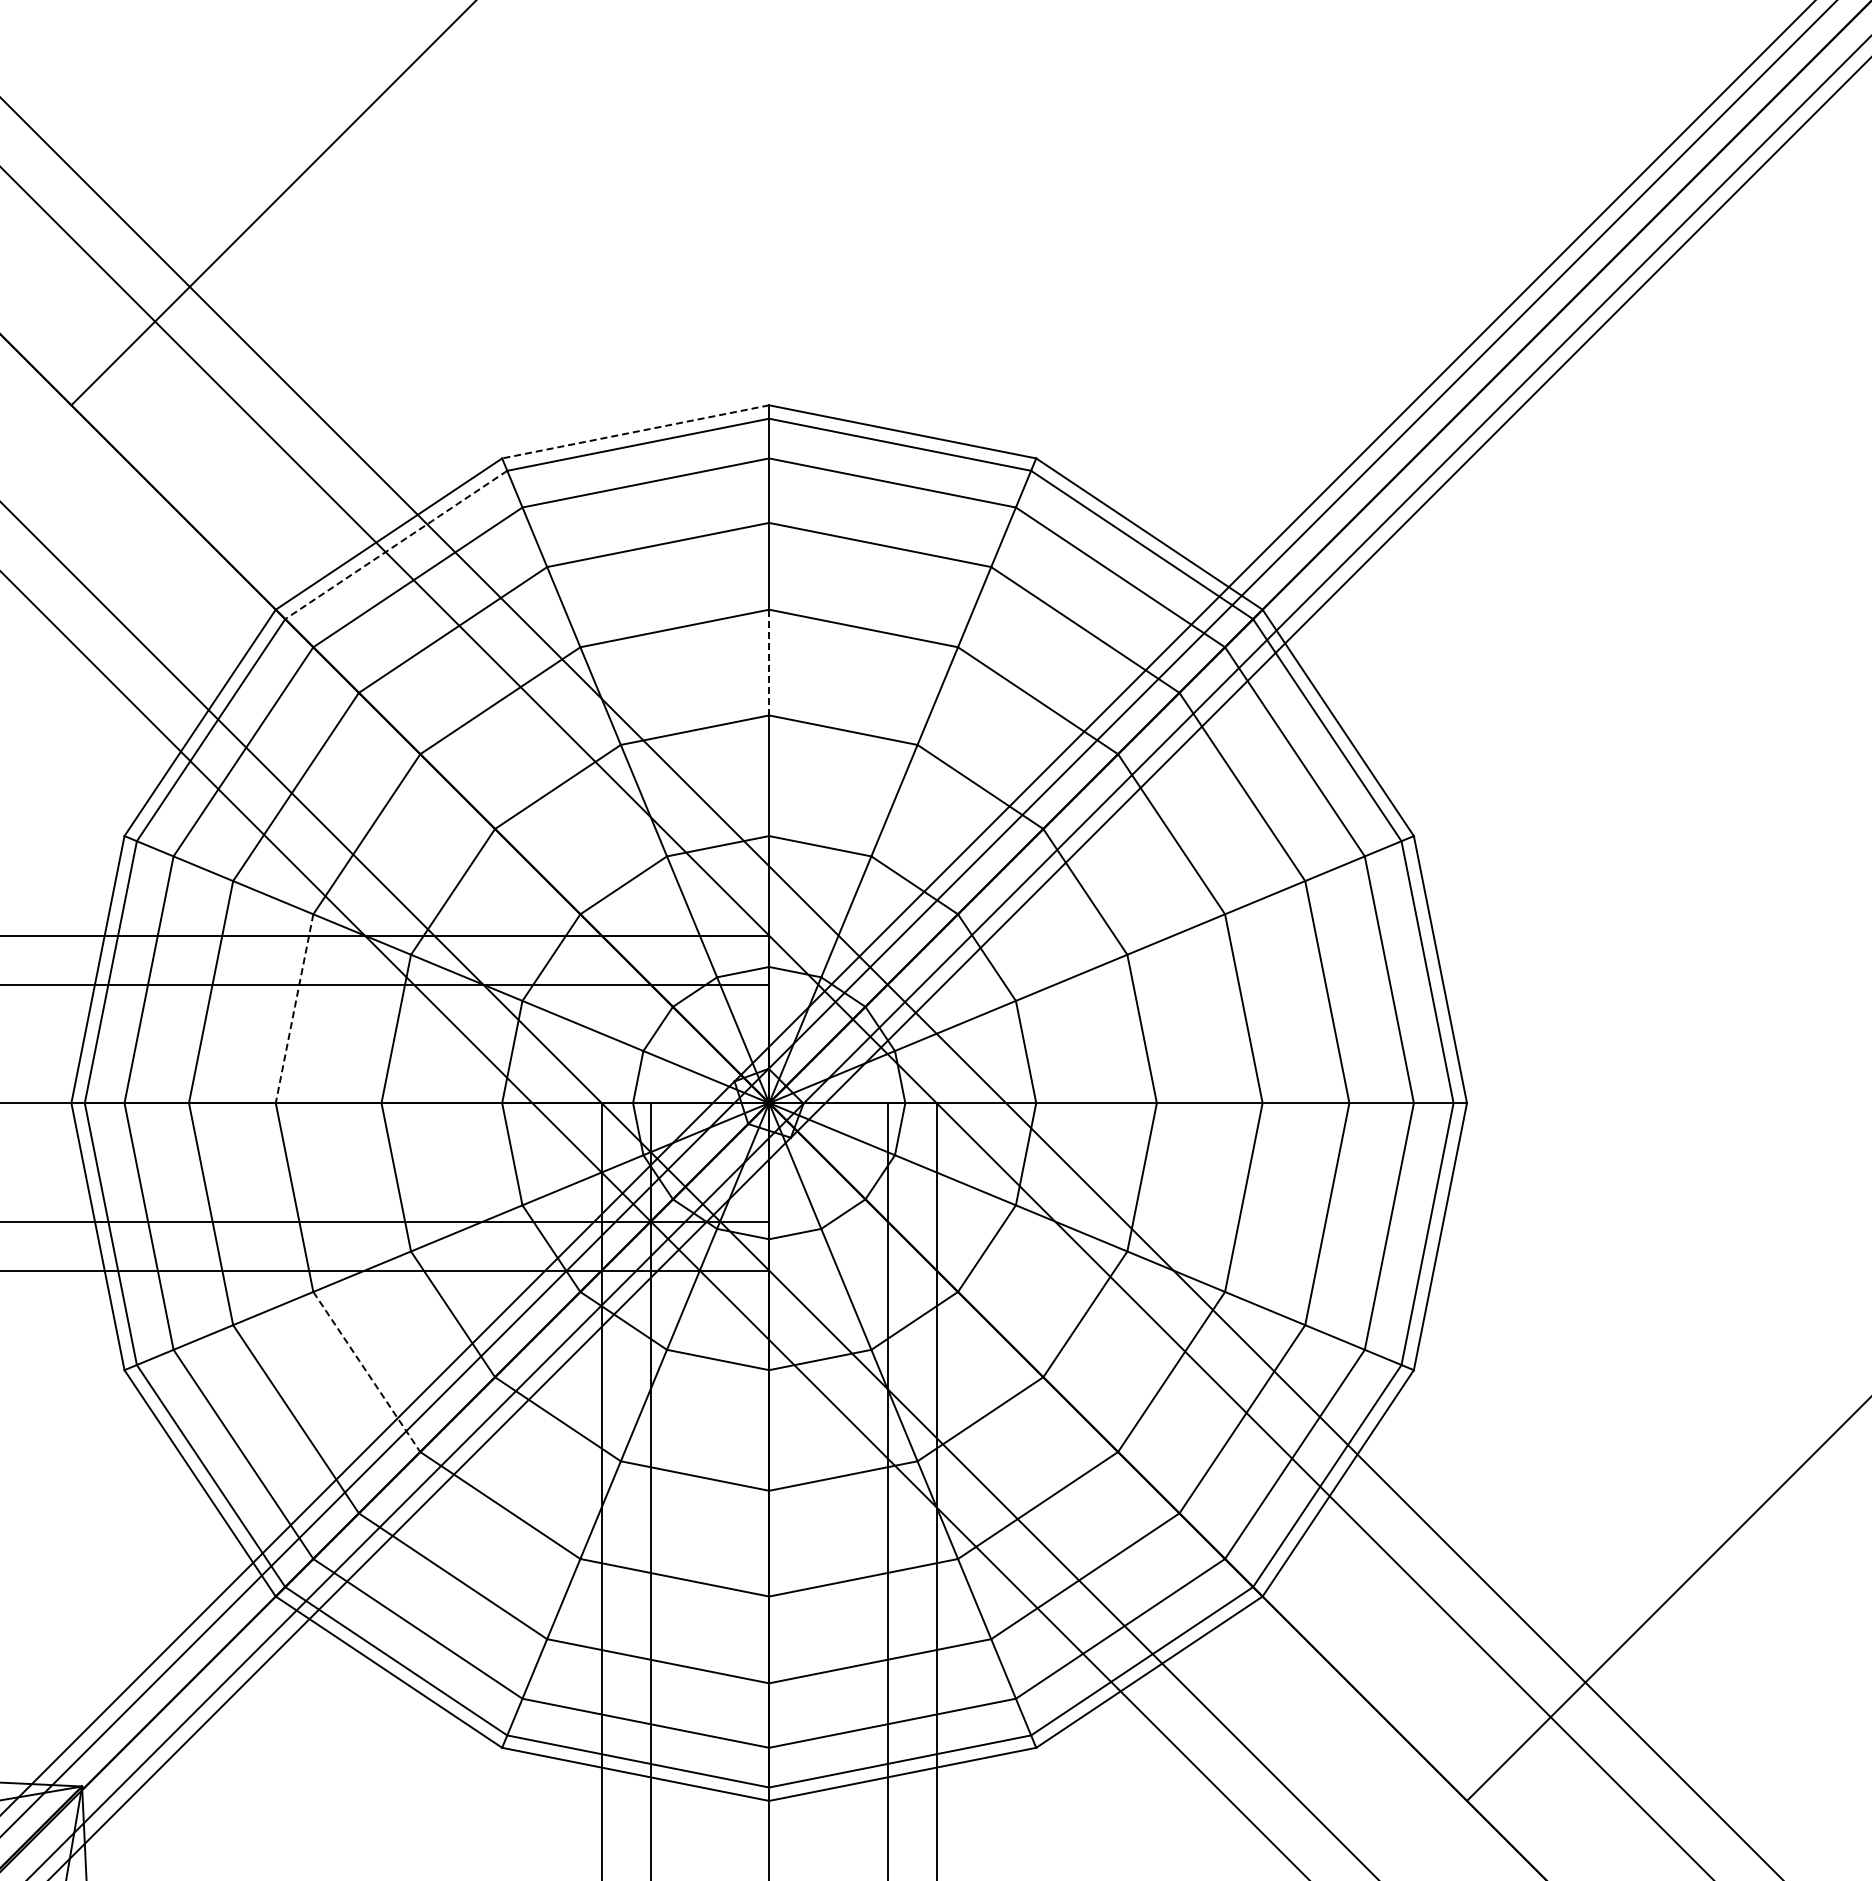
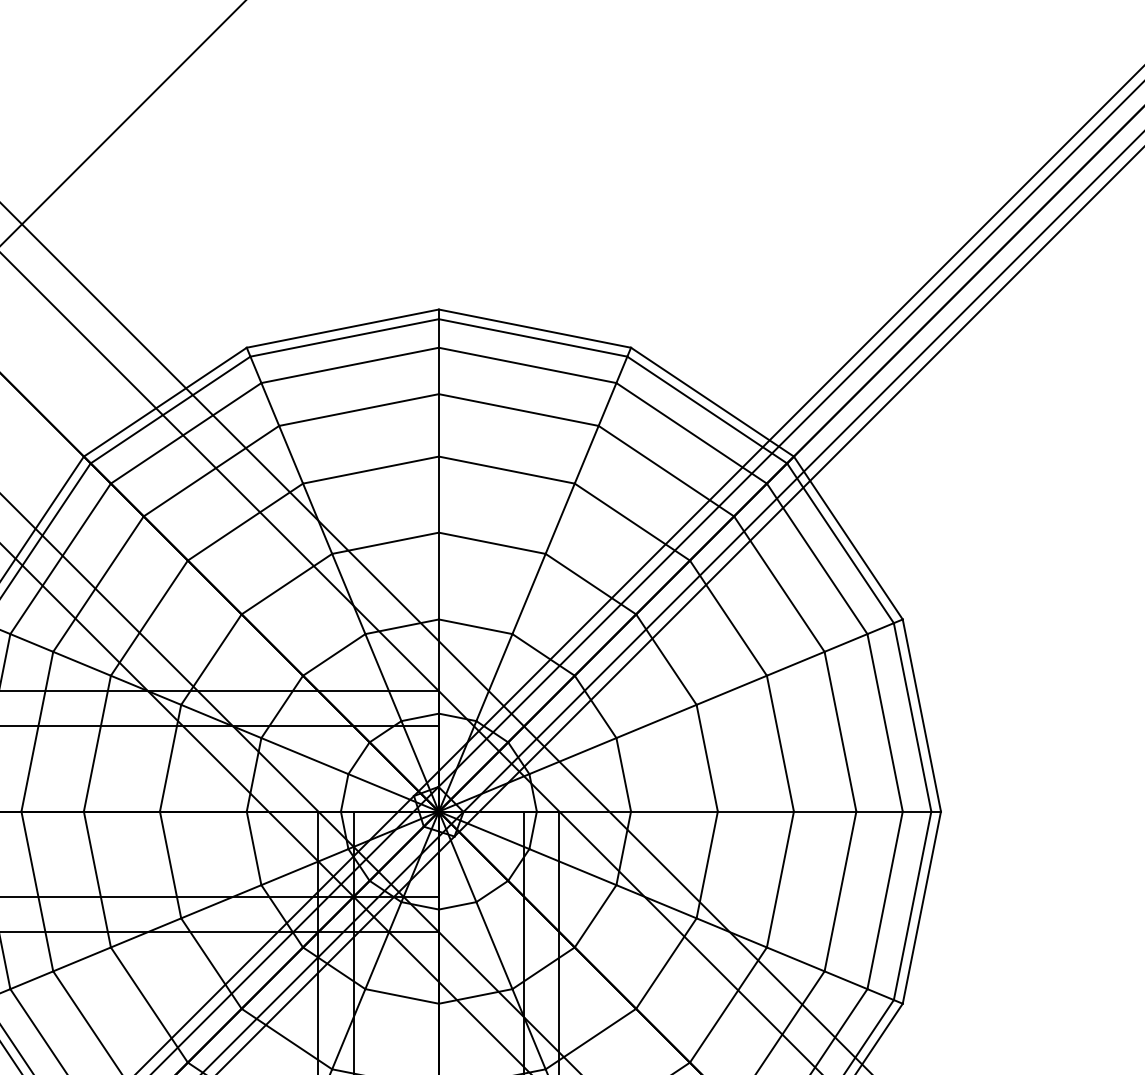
line: (635, 431) -> (342, 328), dashed -> solid
line: (396, 545) -> (170, 410), dashed -> solid
line: (769, 662) -> (439, 494), dashed -> solid
line: (294, 1009) -> (97, 744), dashed -> solid
line: (367, 1372) -> (149, 1005), dashed -> solid

